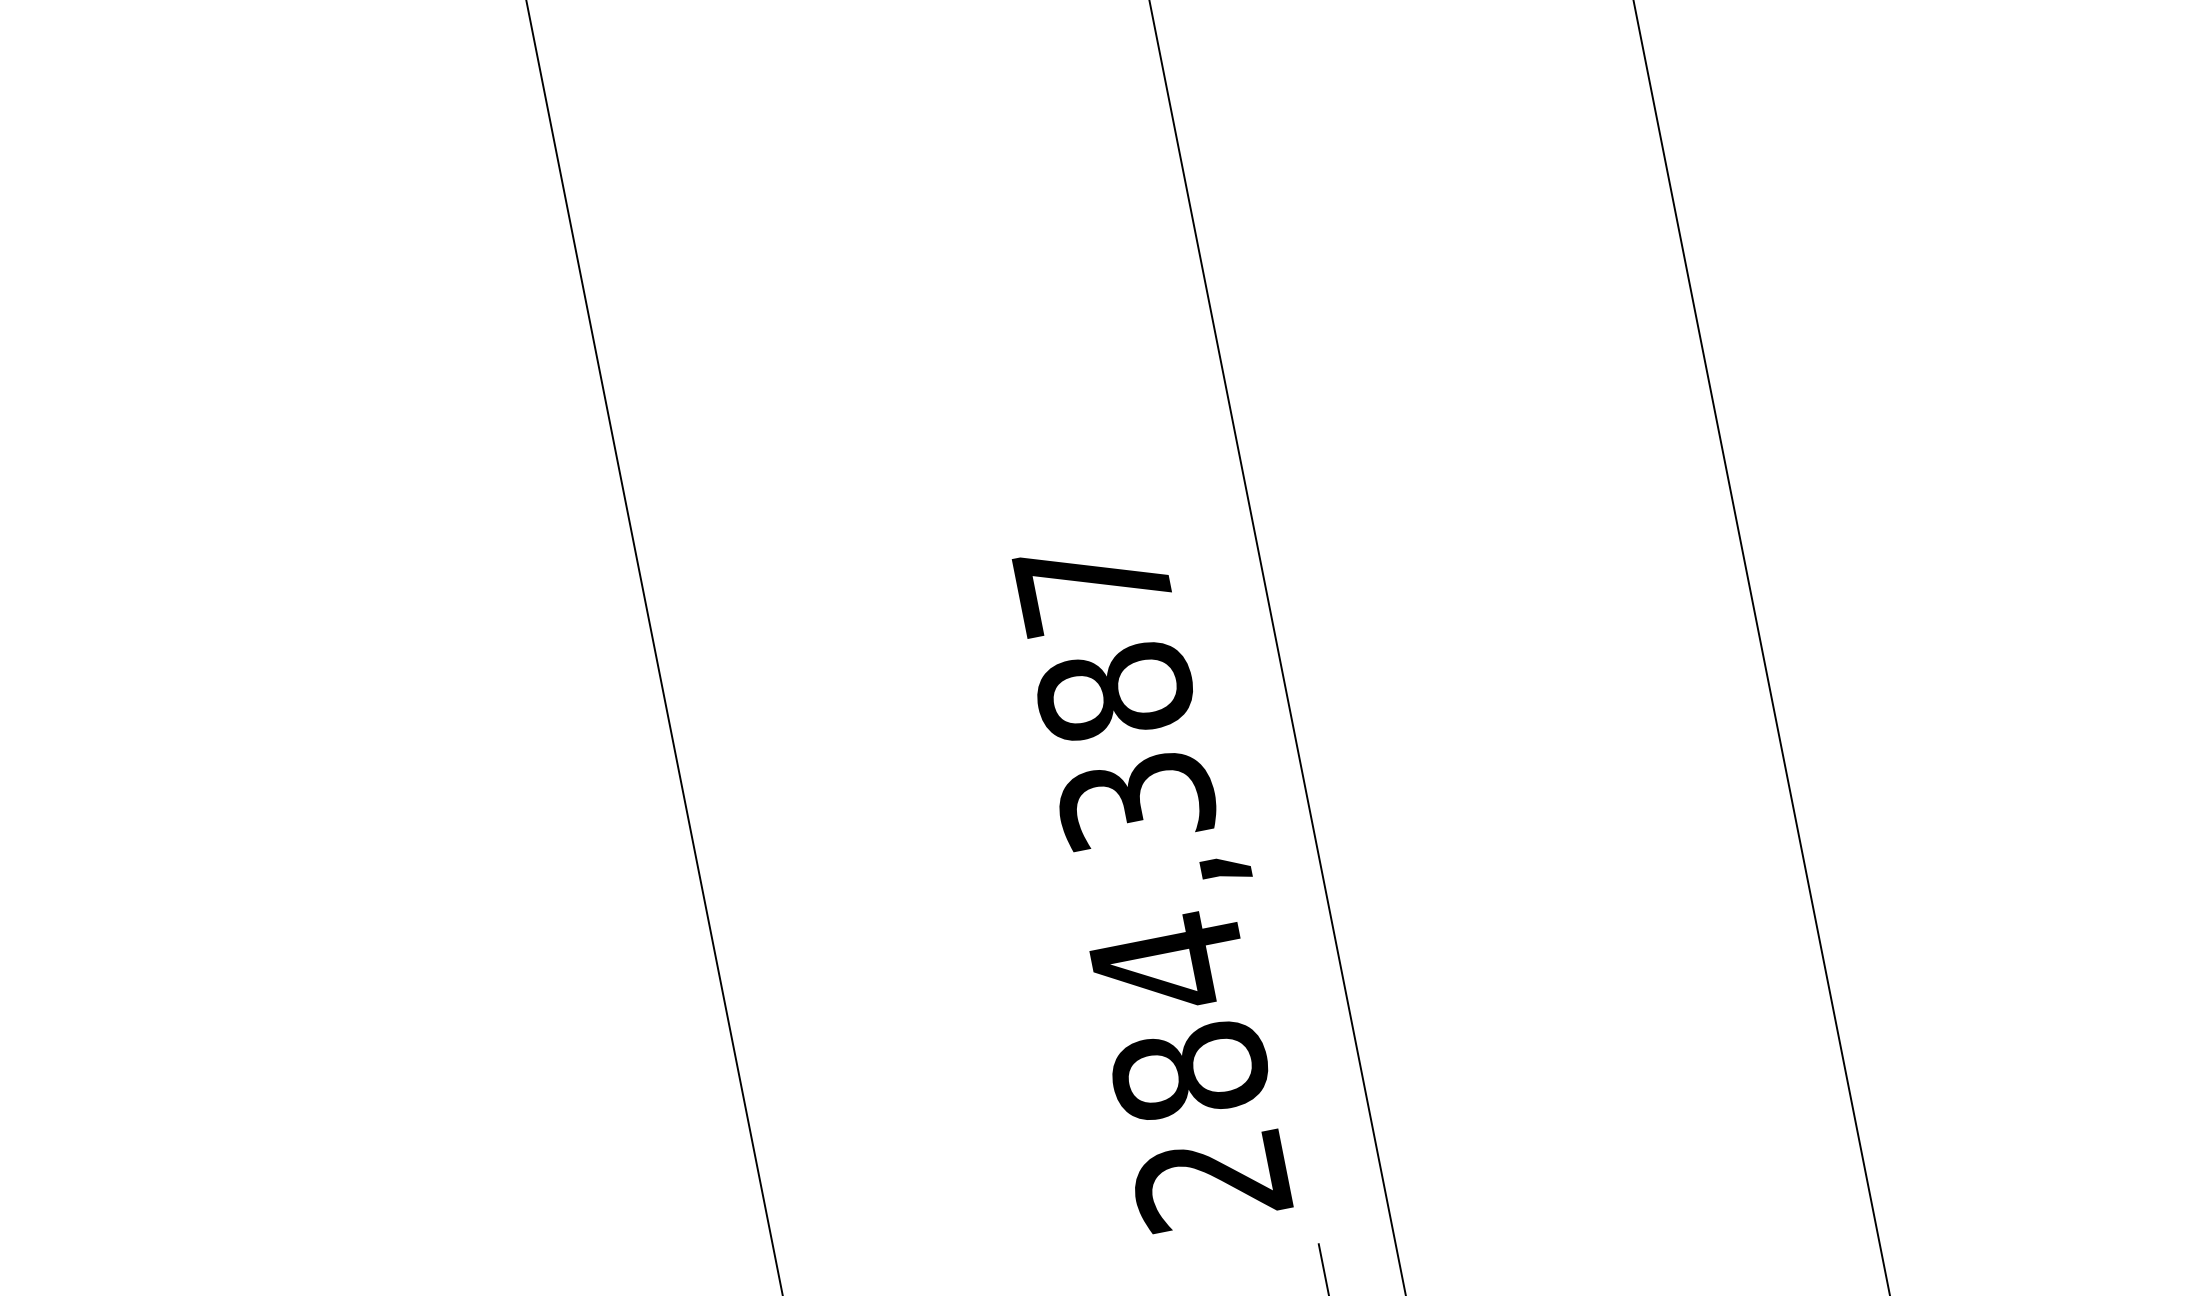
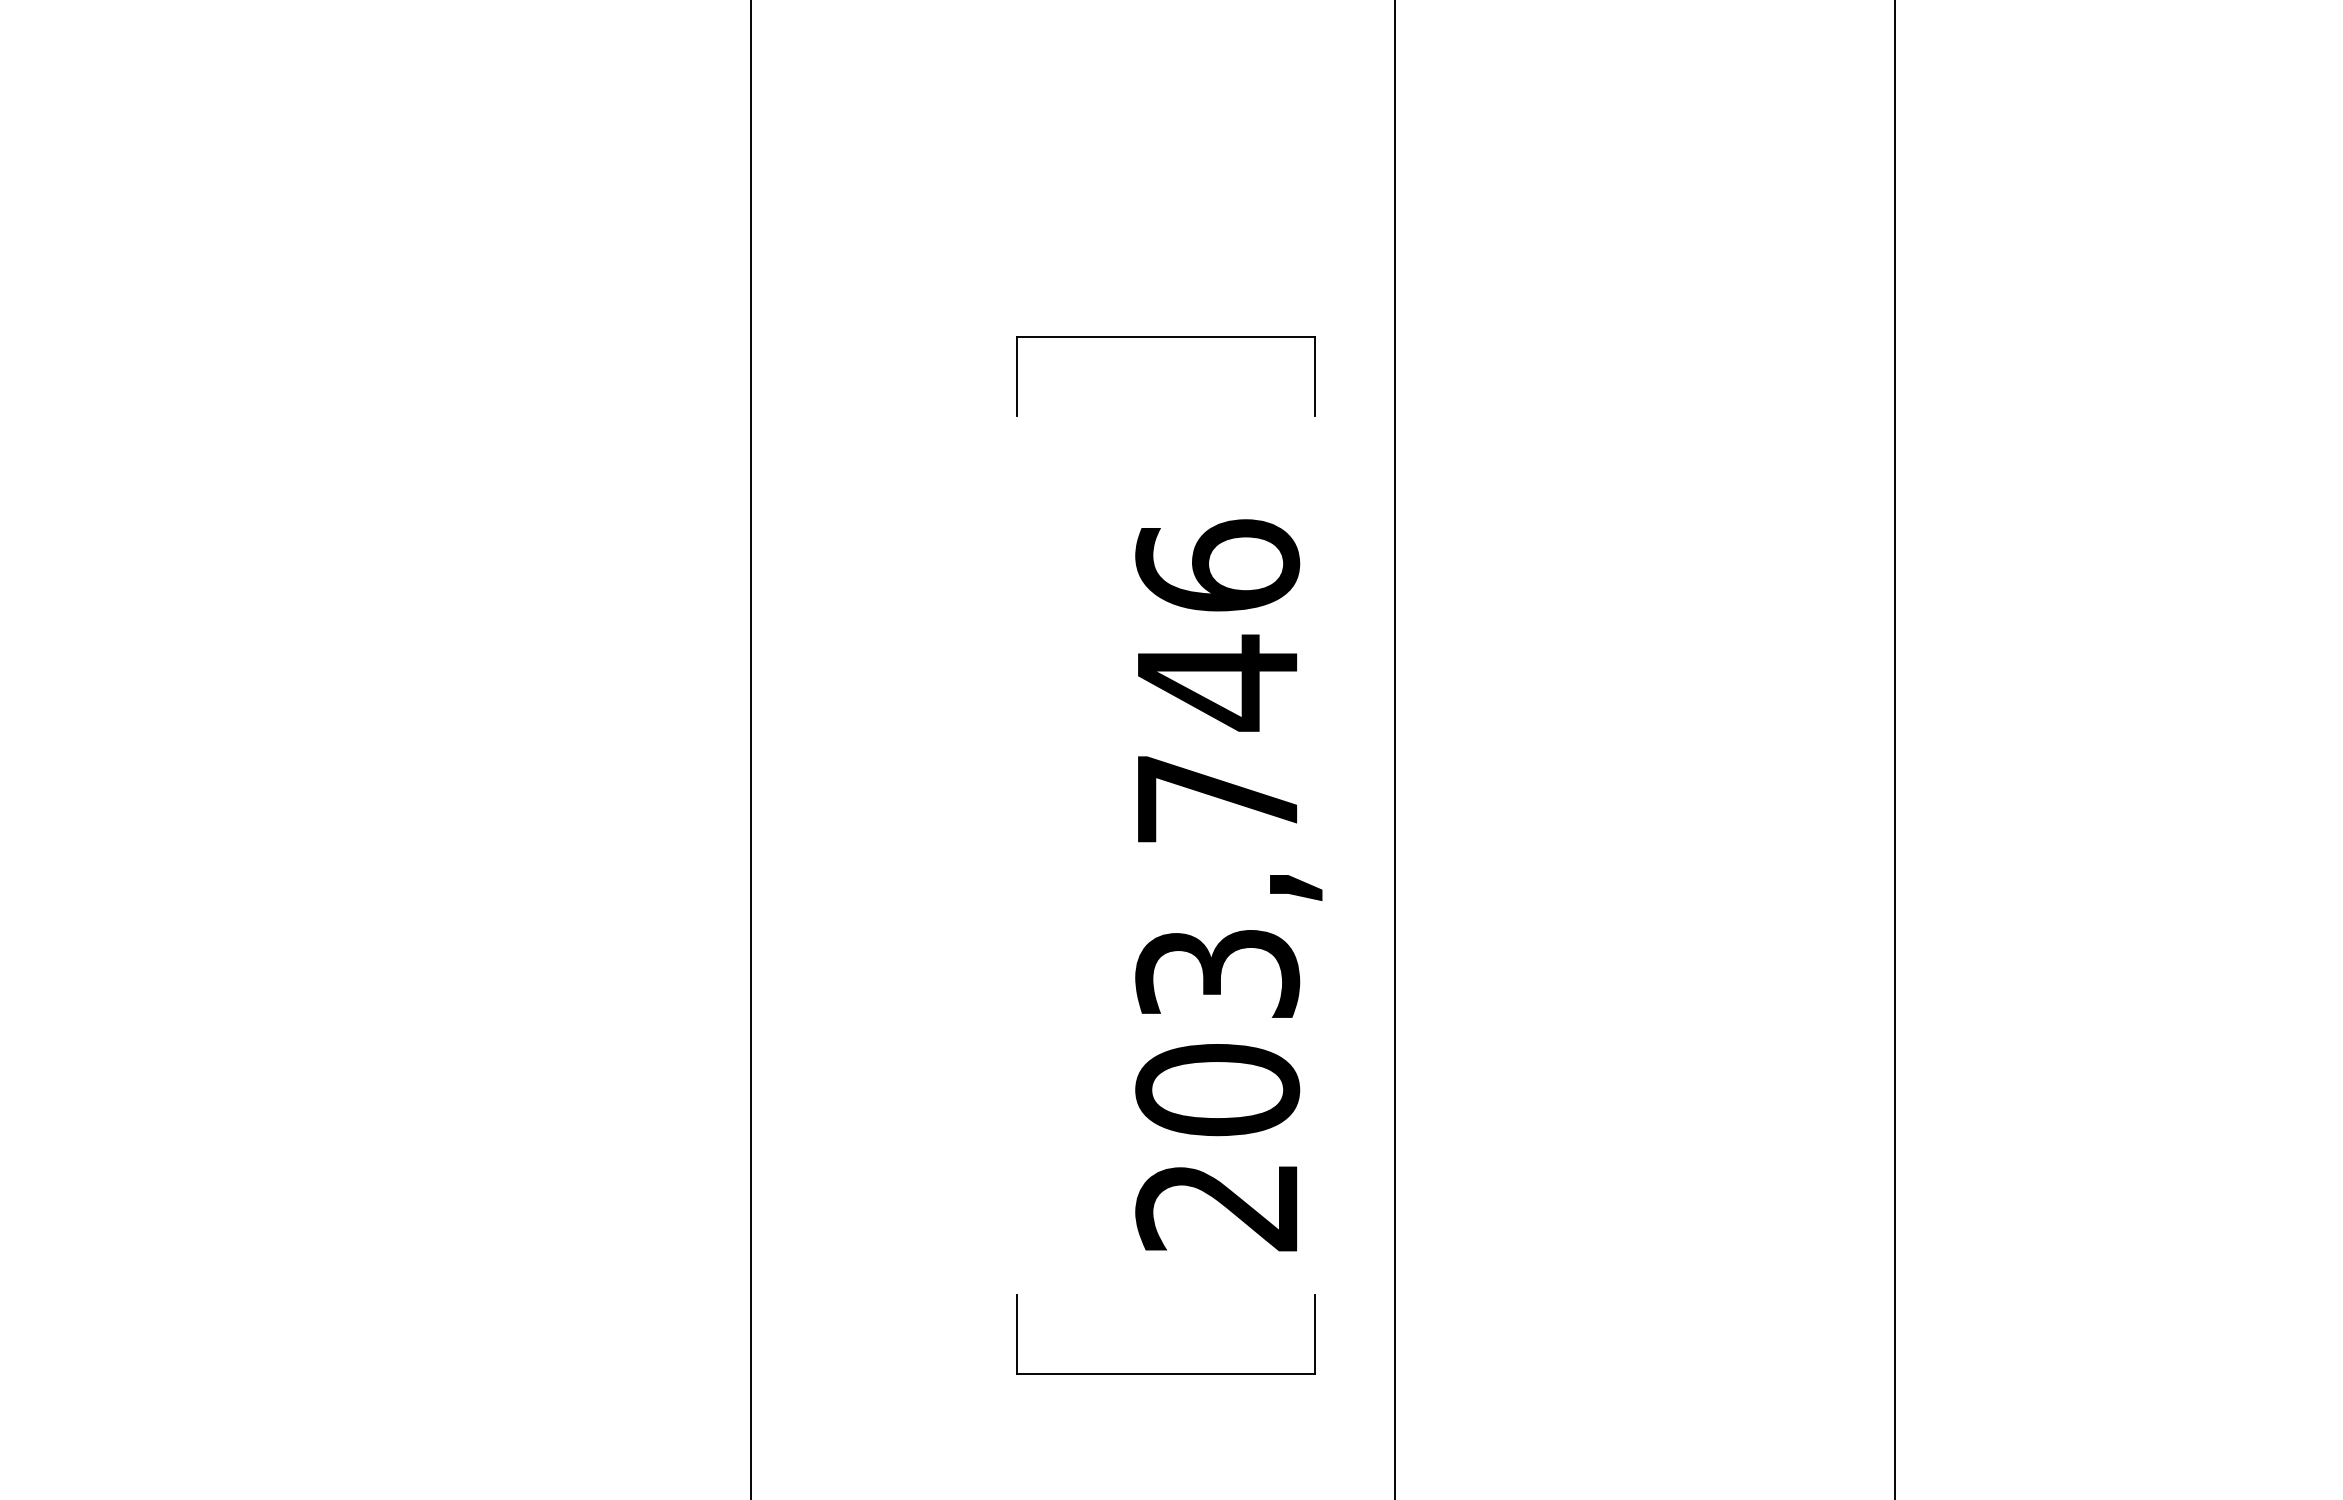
part: (1002, 381) -> (1165, 337), added
text: (1141, 827) -> (1217, 827), 284,387 -> 203,746

